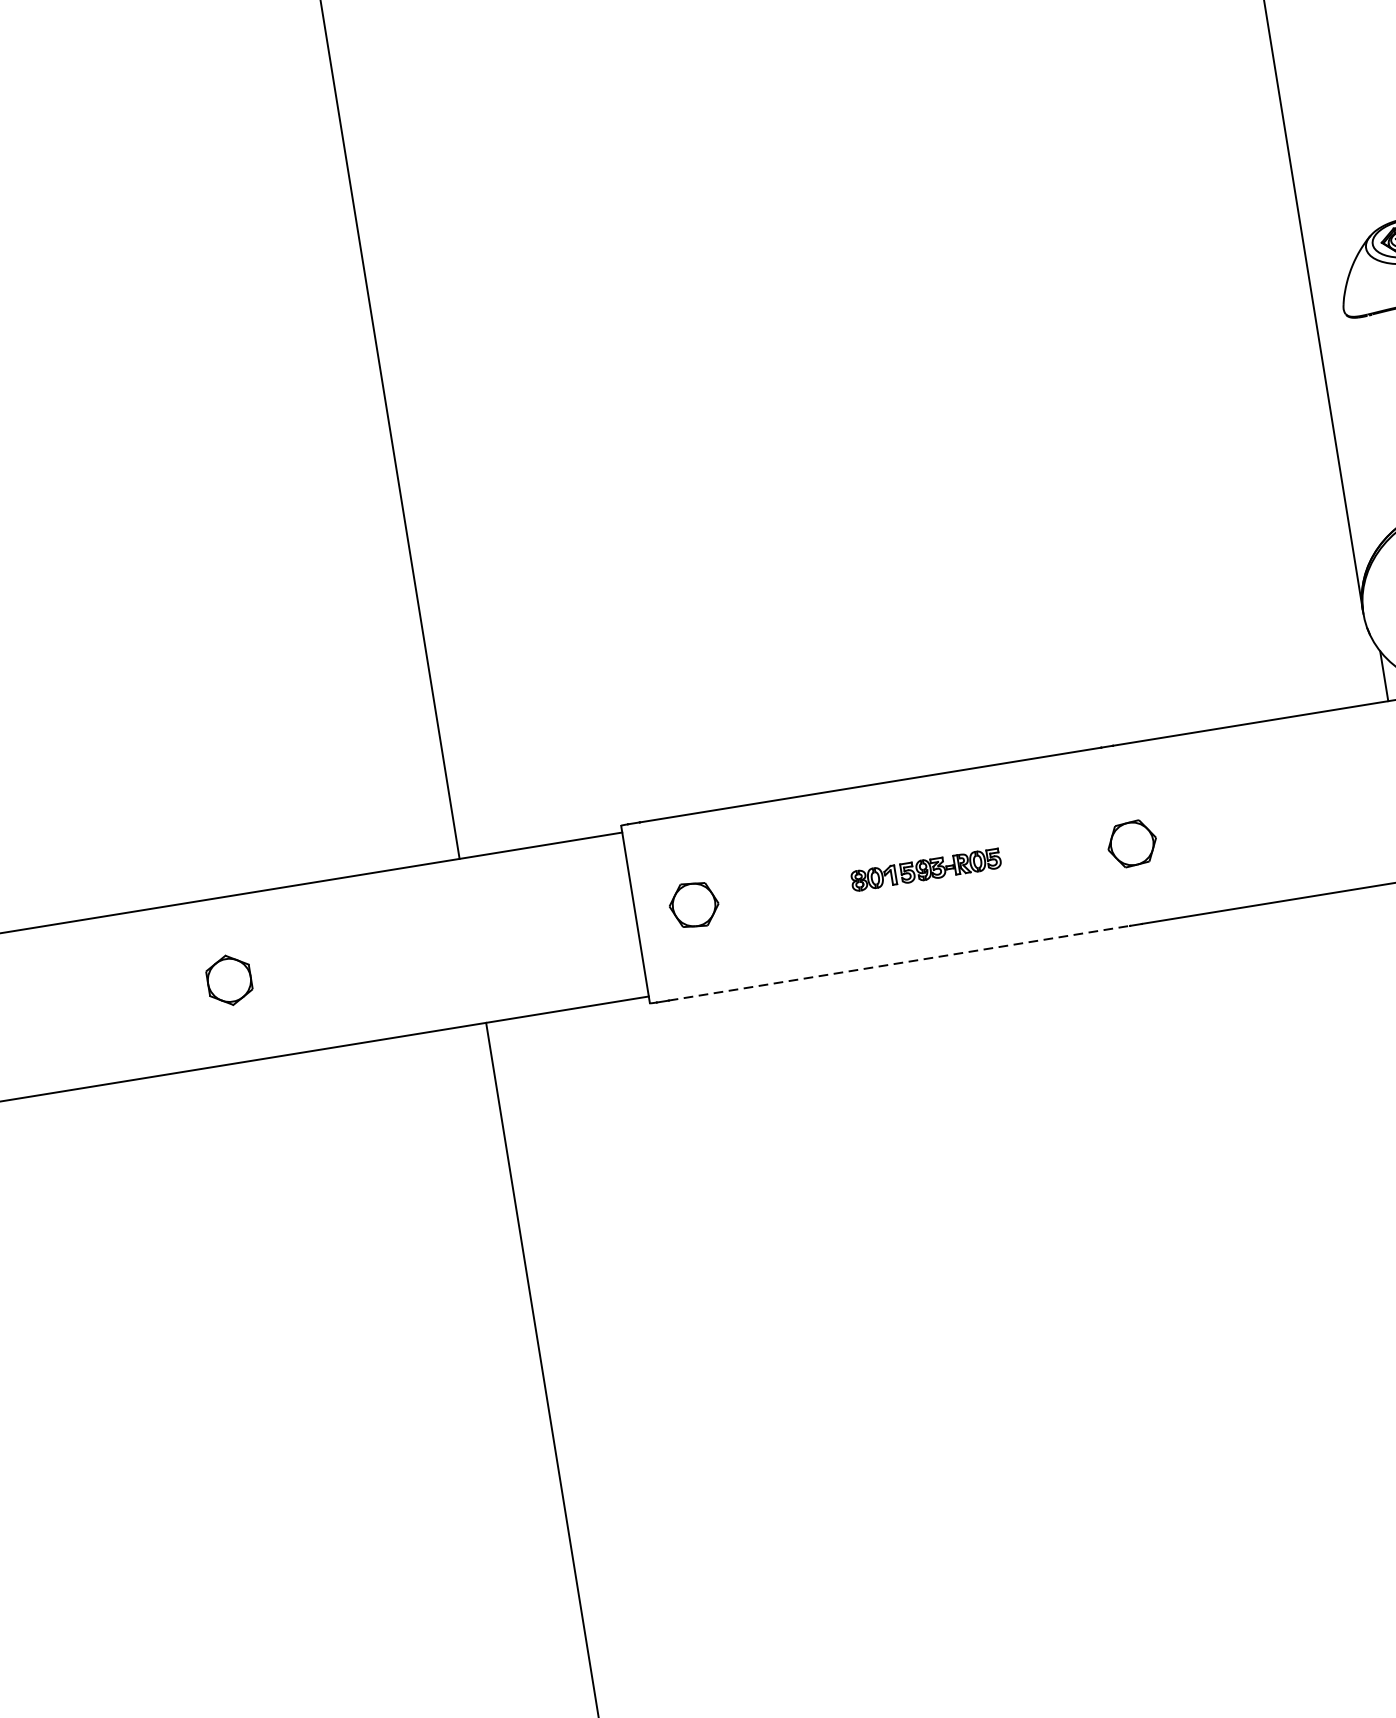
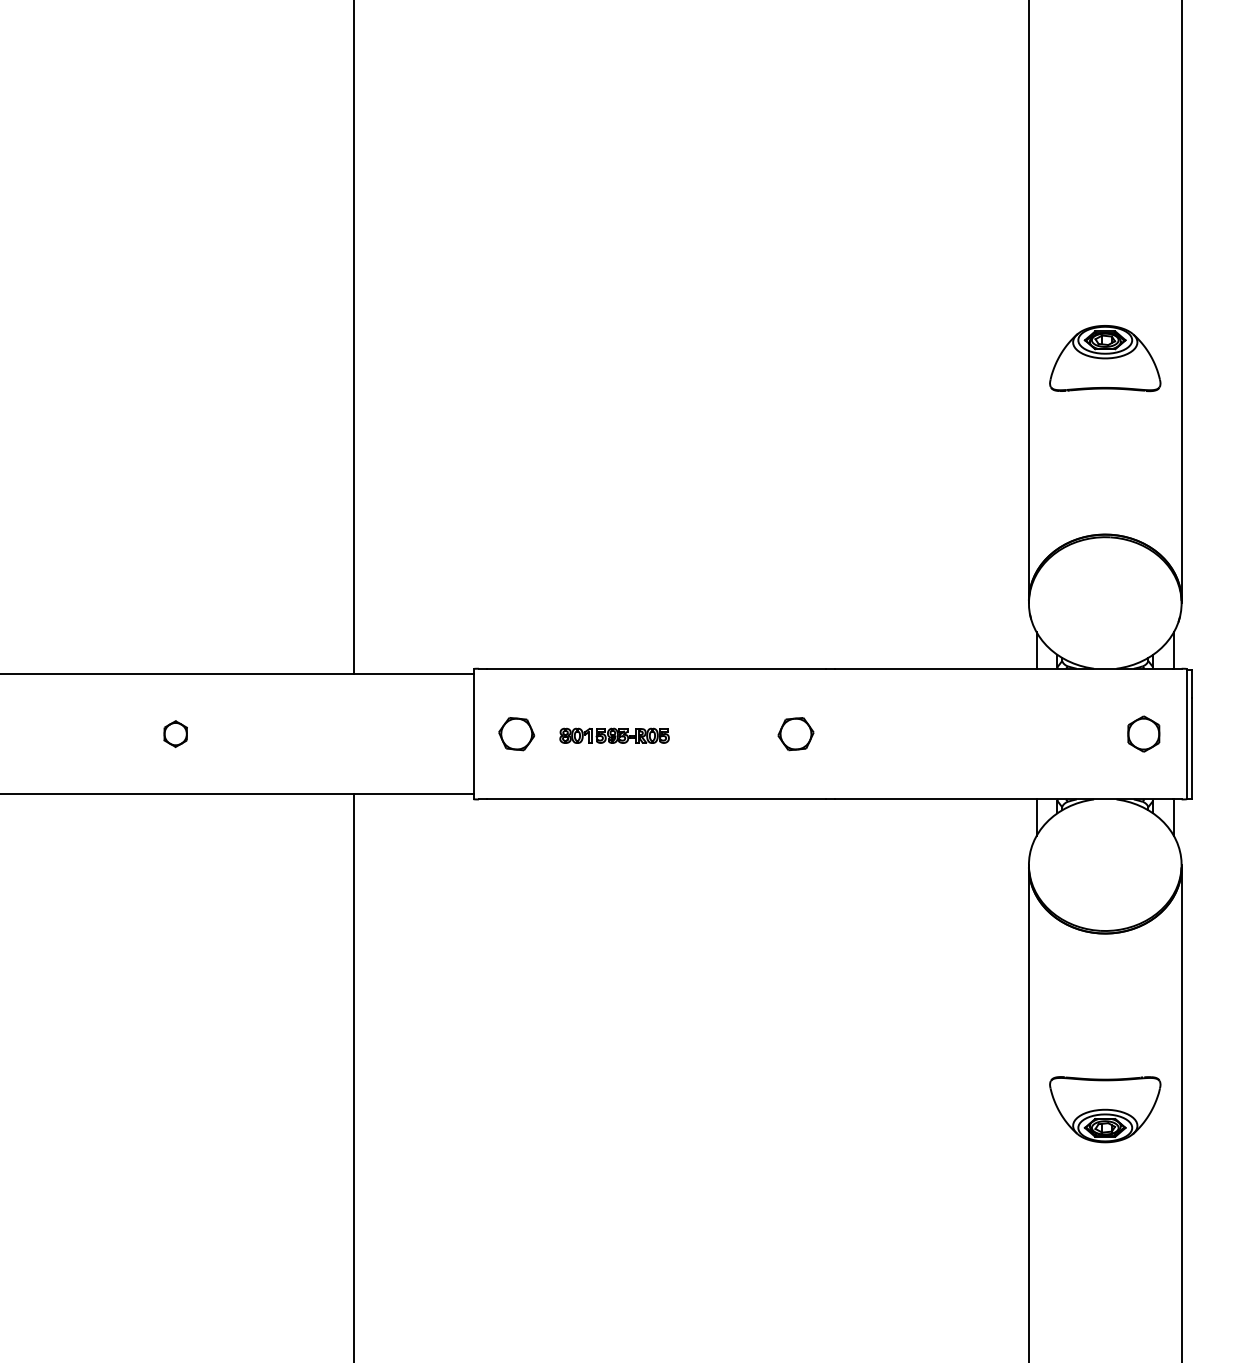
part: (1131, 844) -> (795, 734), moved
part: (925, 869) -> (614, 735), moved
line: (900, 963) -> (657, 799), dashed -> solid
part: (228, 979) -> (175, 733), size x0.71

